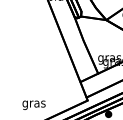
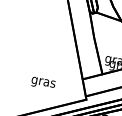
text: (33, 104) -> (42, 82), moved

